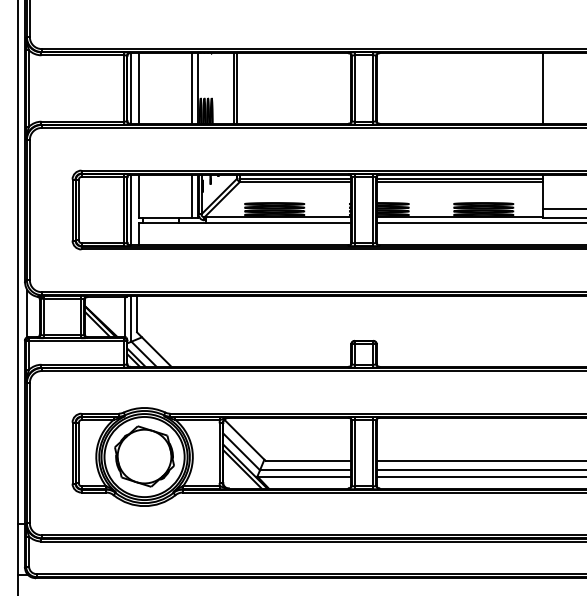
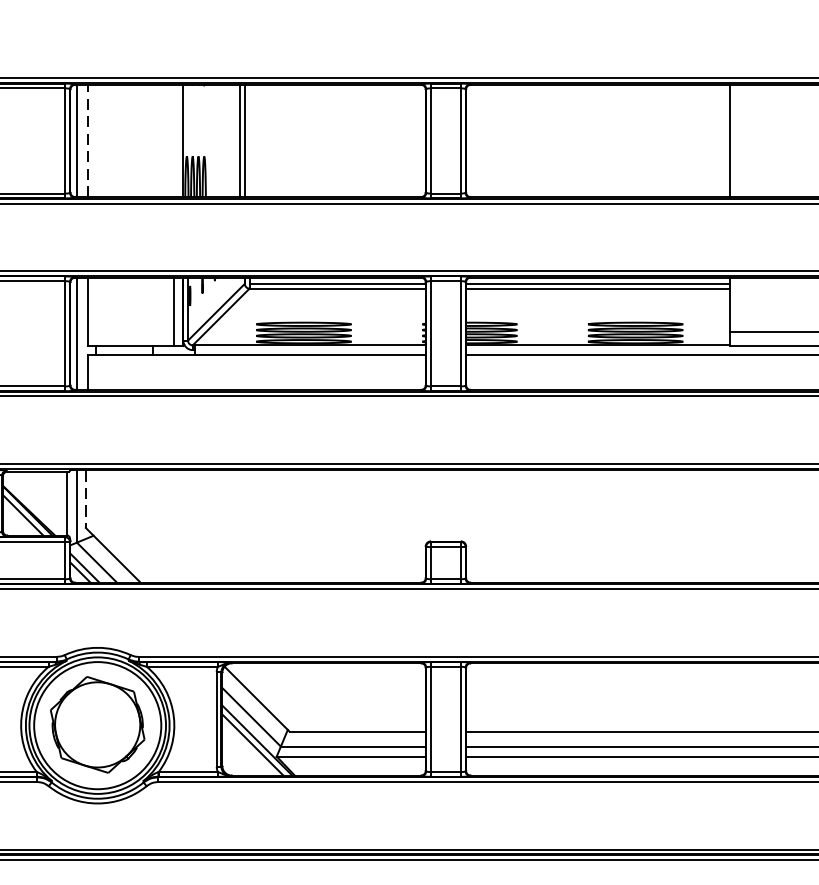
line: (138, 88) -> (88, 140), solid -> dashed
line: (192, 88) -> (173, 140), removed
line: (137, 314) -> (86, 499), solid -> dashed

